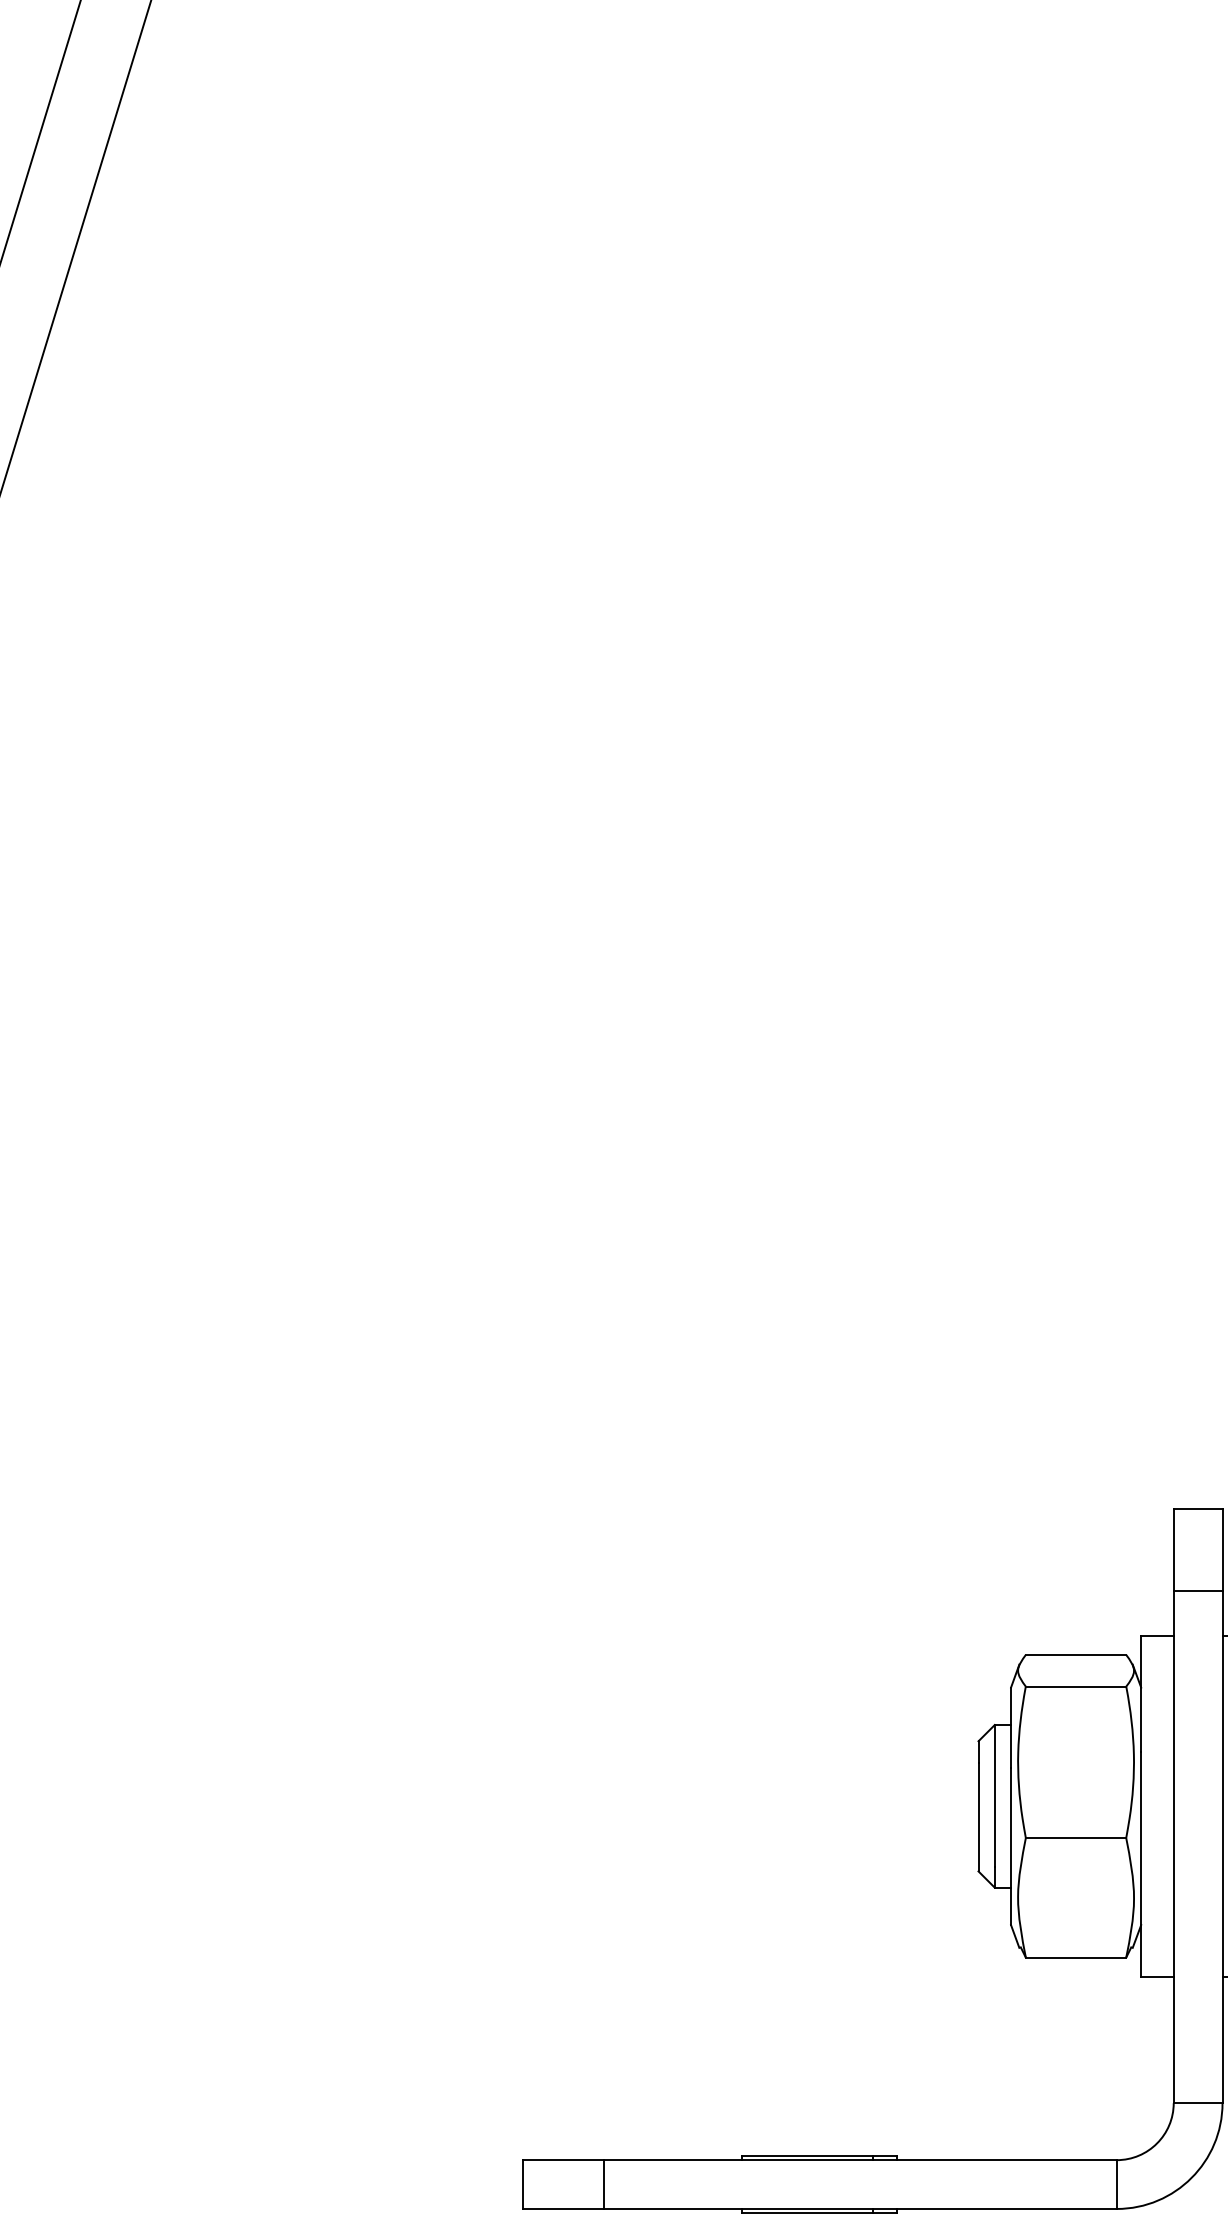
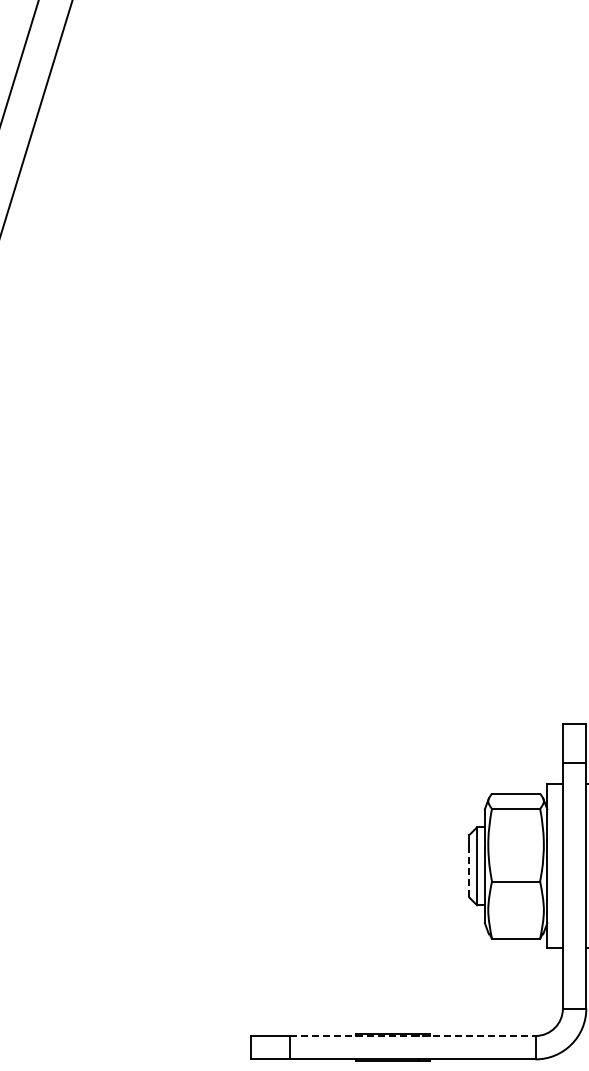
line: (978, 1817) -> (469, 871), solid -> dashed
line: (860, 2159) -> (412, 1035), solid -> dashed

